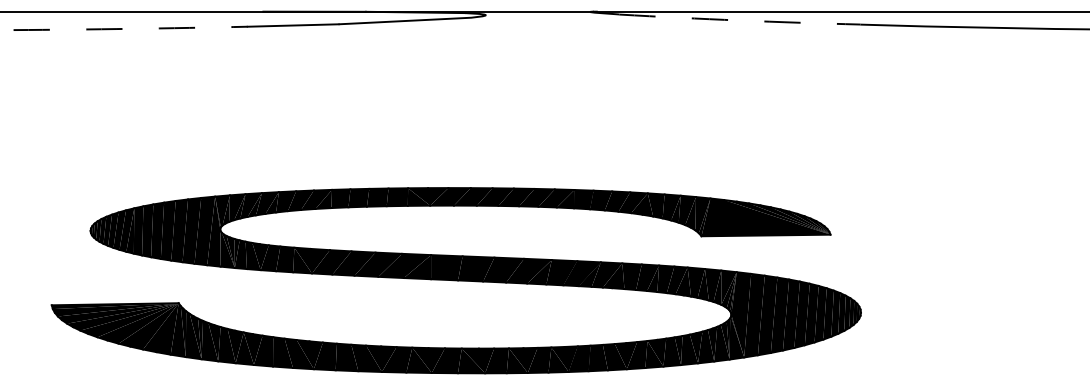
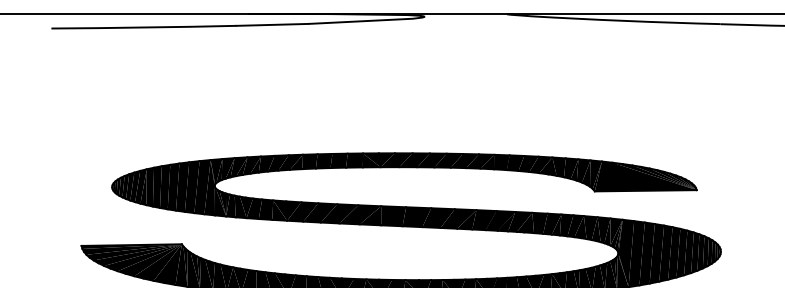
arc: (739, 20) -> (624, 20), dashed -> solid
arc: (130, 28) -> (143, 27), dashed -> solid

